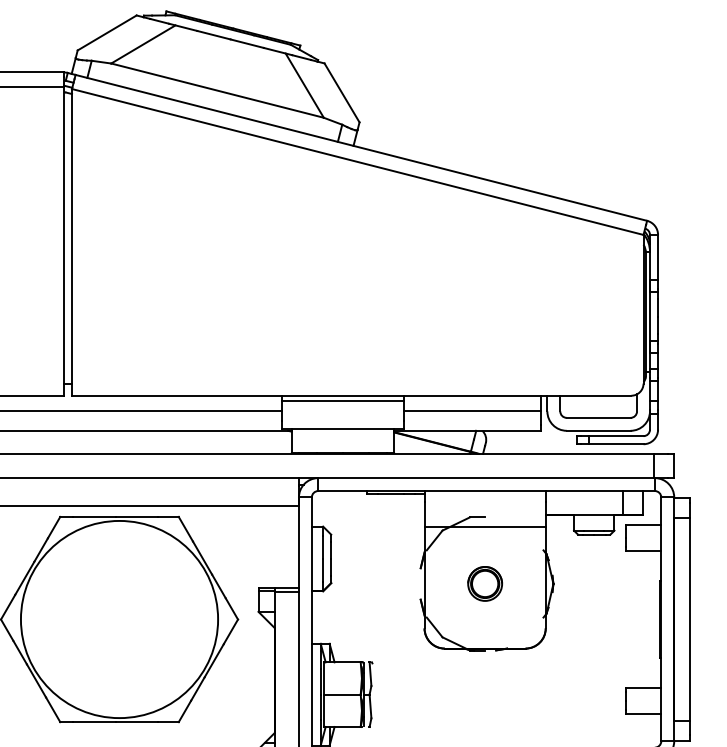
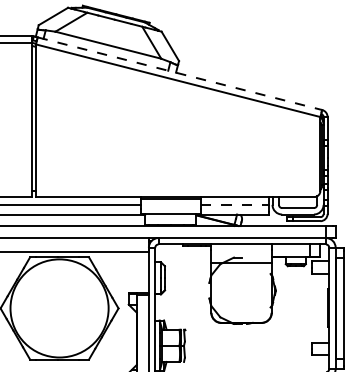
line: (360, 147) -> (179, 73), solid -> dashed
line: (473, 410) -> (235, 204), solid -> dashed
part: (485, 583) -> (241, 290), removed

